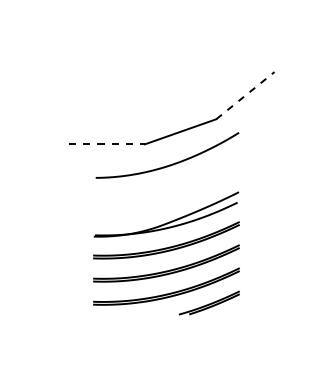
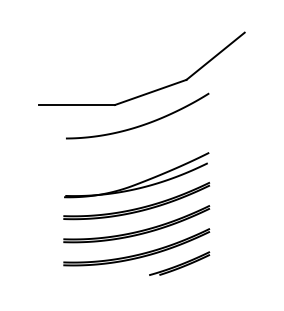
line: (245, 95) -> (215, 56), dashed -> solid
line: (107, 144) -> (77, 105), dashed -> solid

